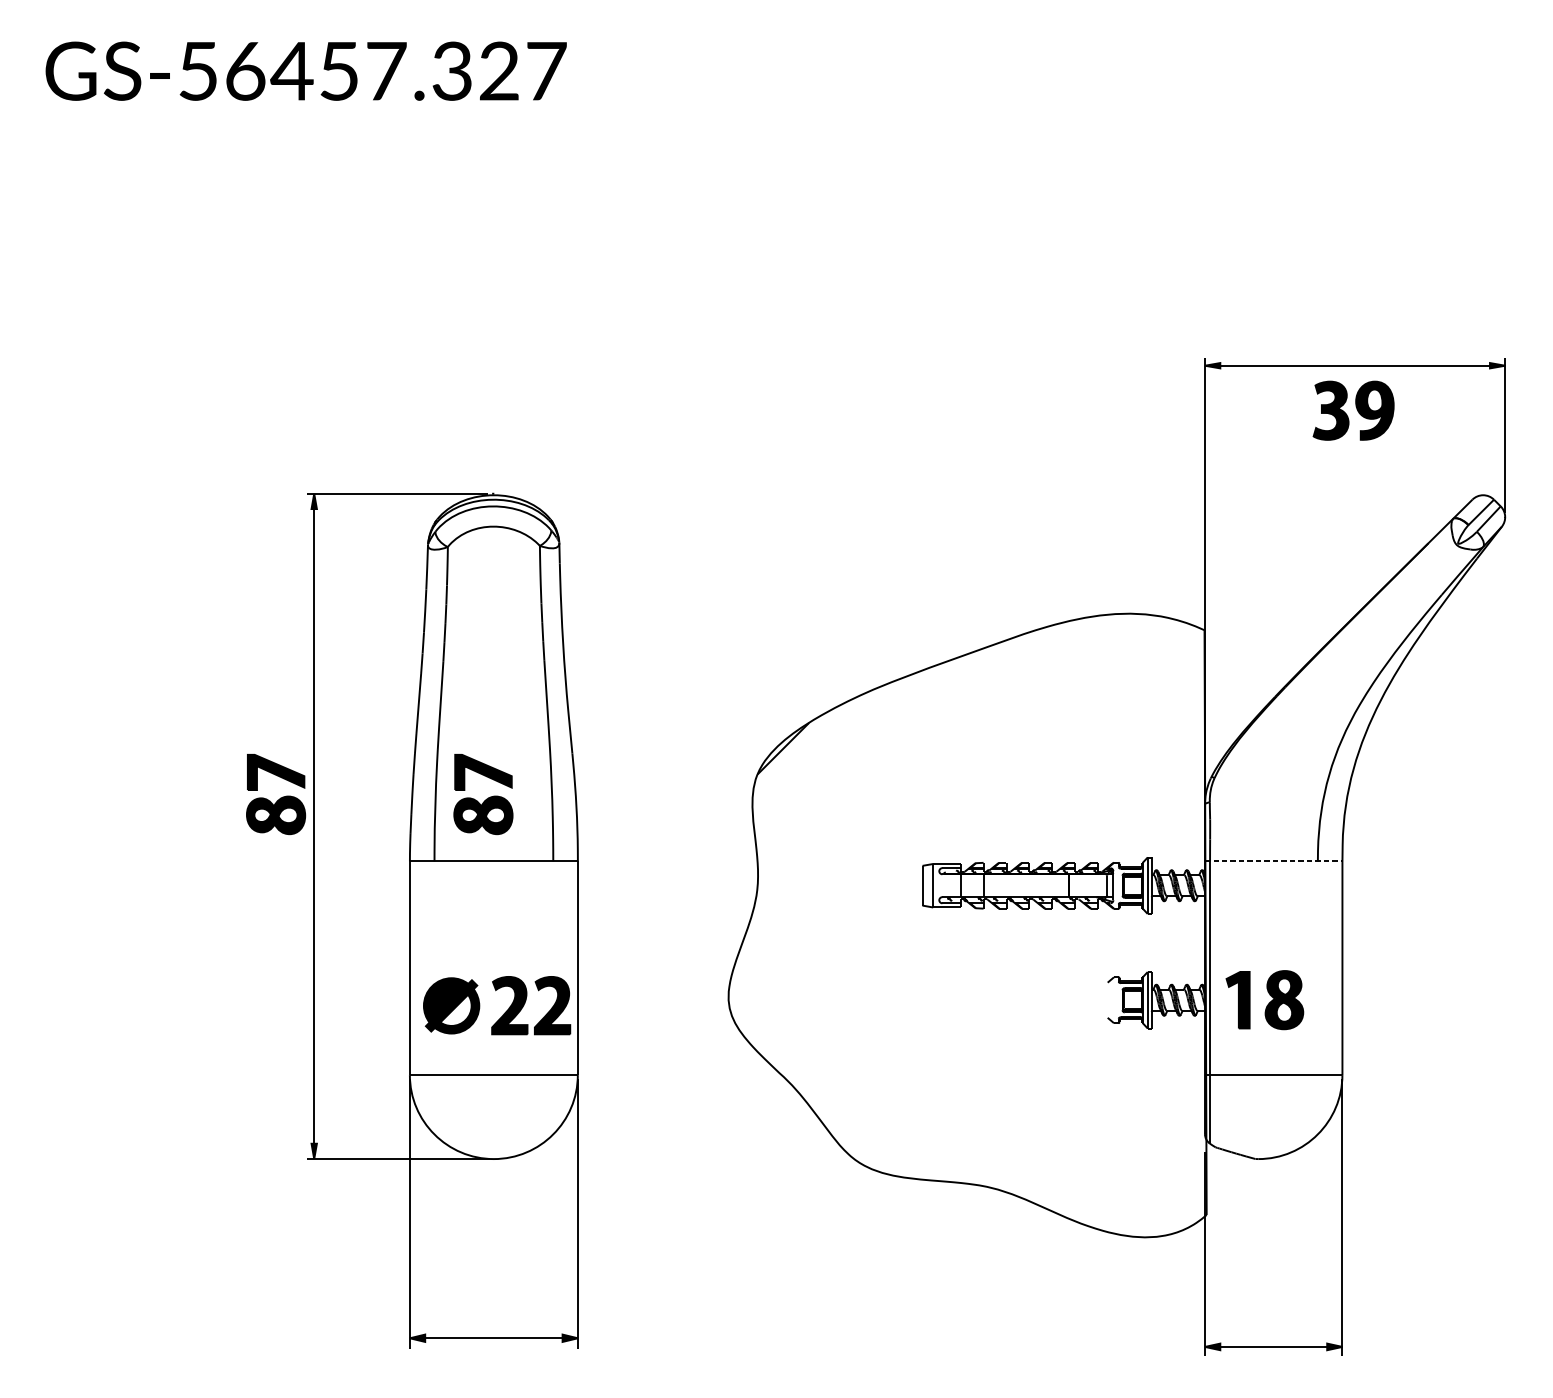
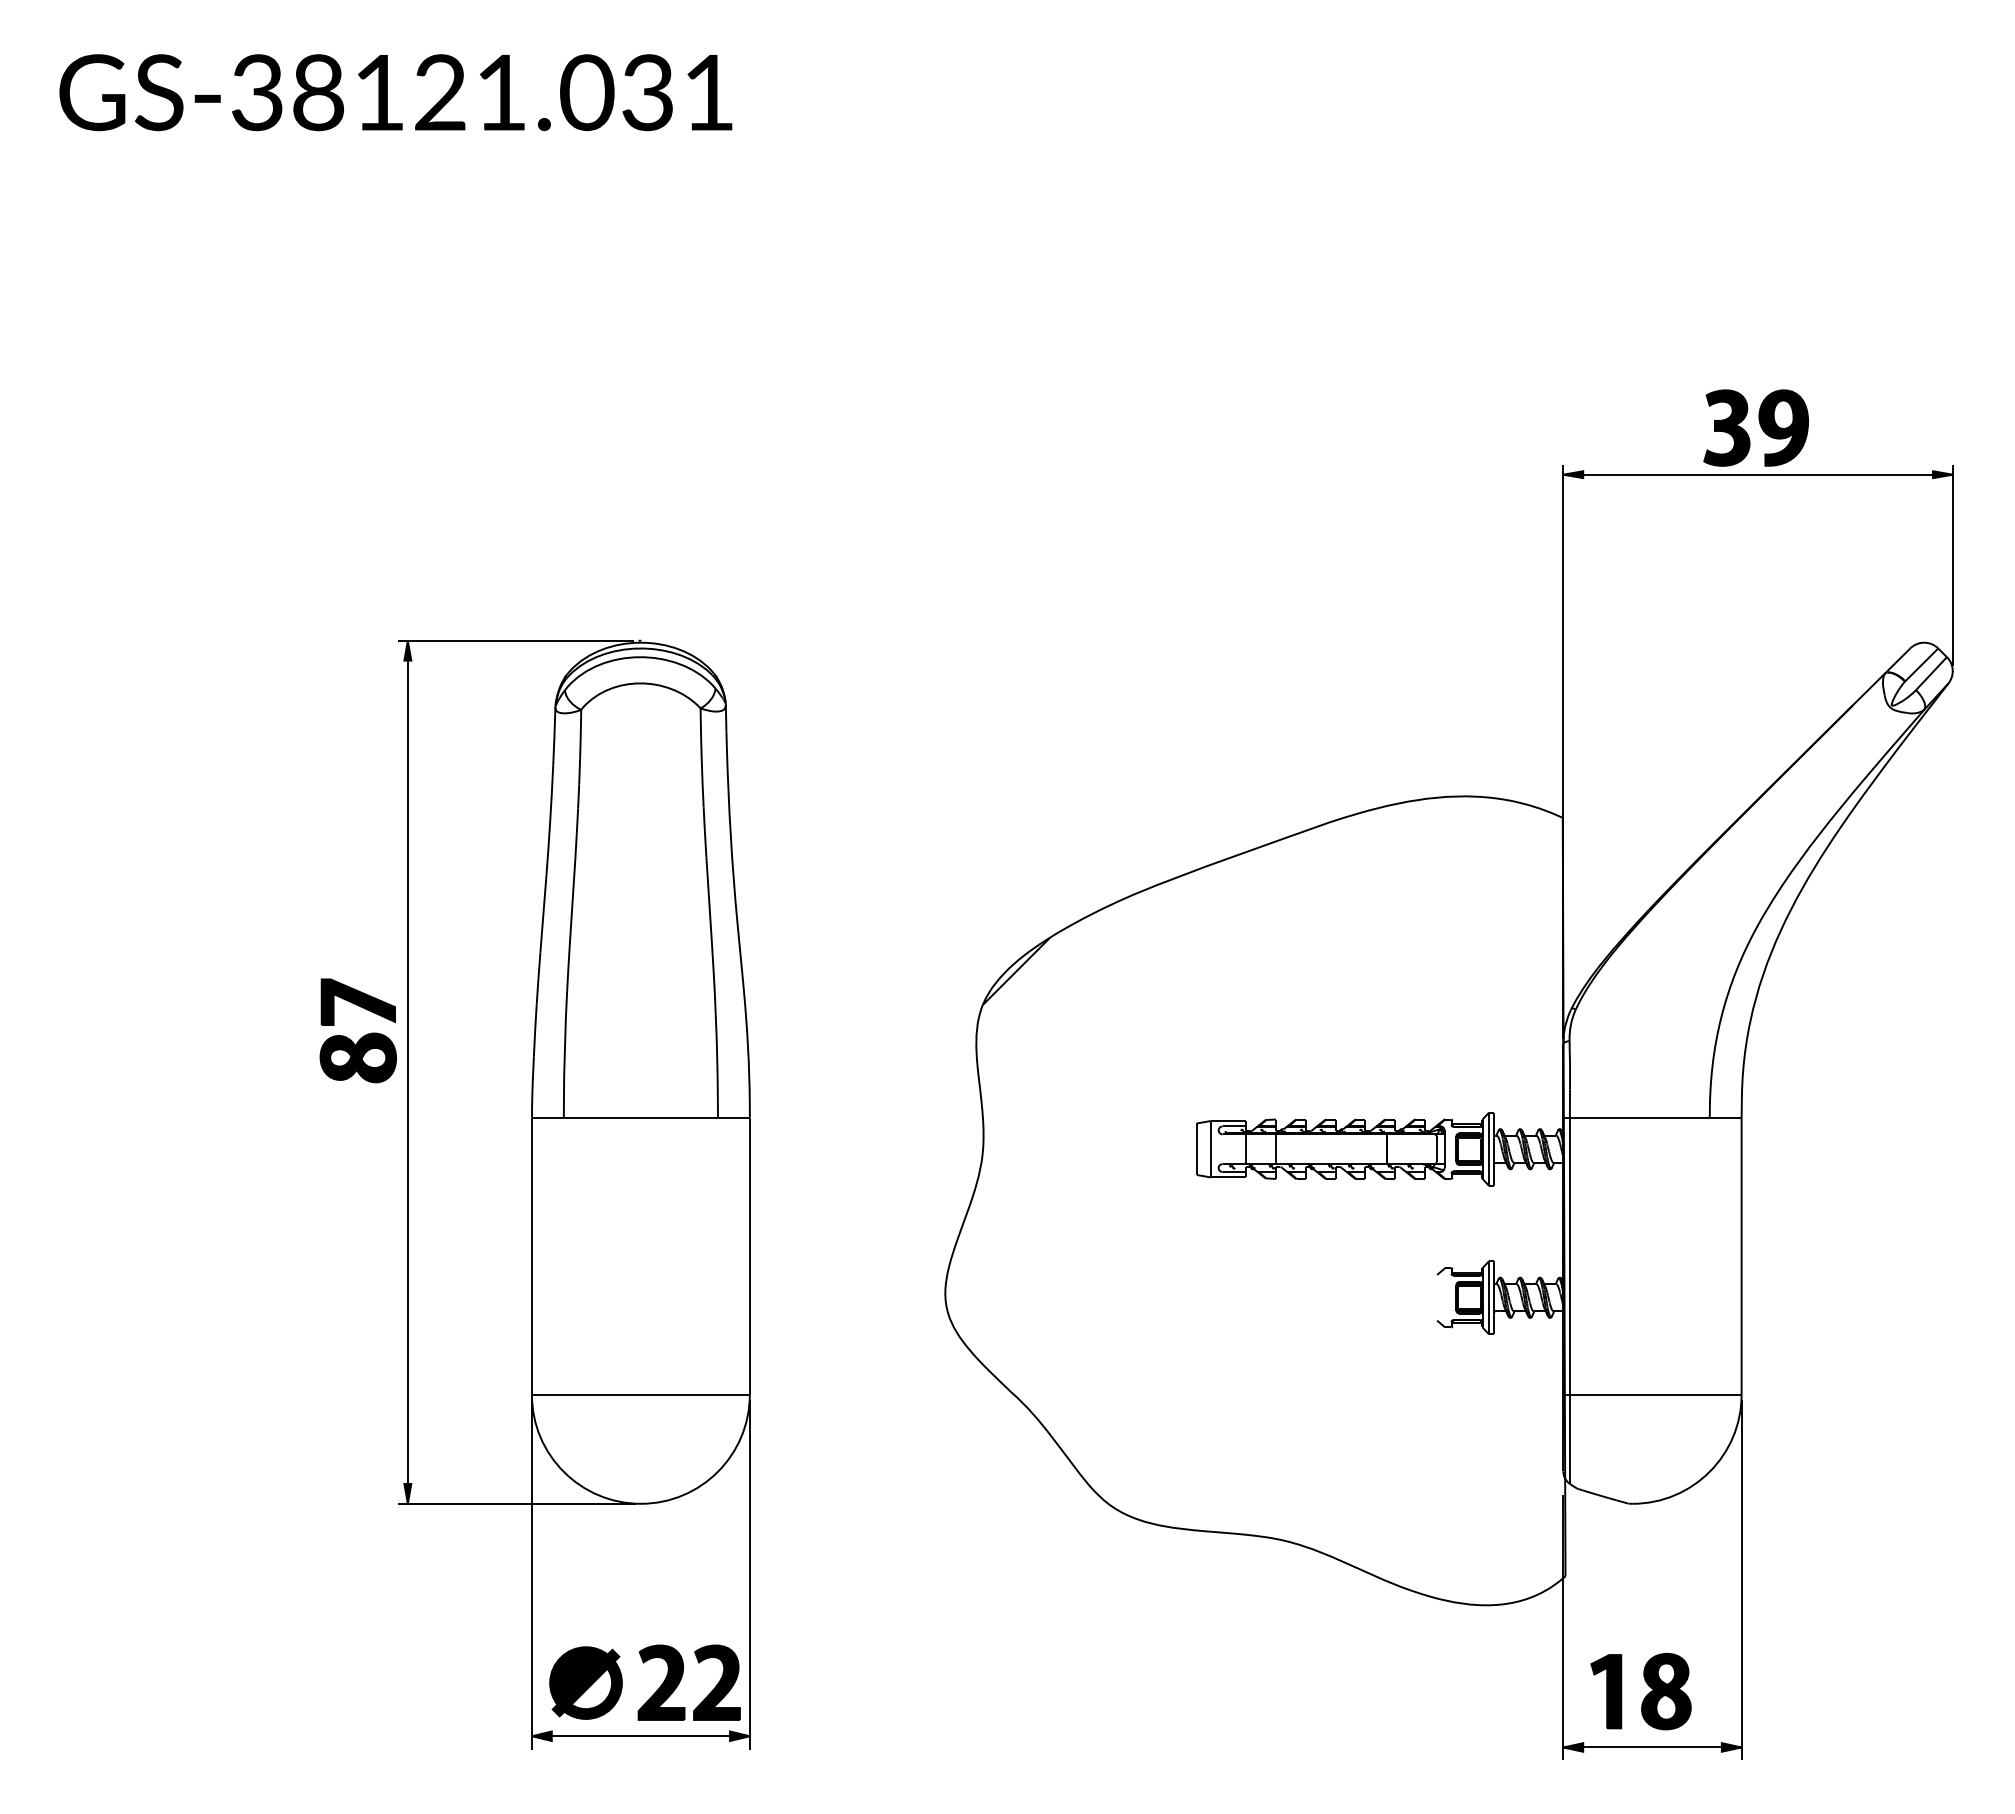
text: (372, 71) -> (483, 92), GS-56457.327 -> GS-38121.031
part: (1353, 410) -> (1755, 427), moved
part: (487, 798) -> (632, 1035), removed
line: (1274, 861) -> (1653, 1117), dashed -> solid
part: (1268, 1003) -> (1645, 1696), moved
part: (504, 1013) -> (654, 1692), moved

